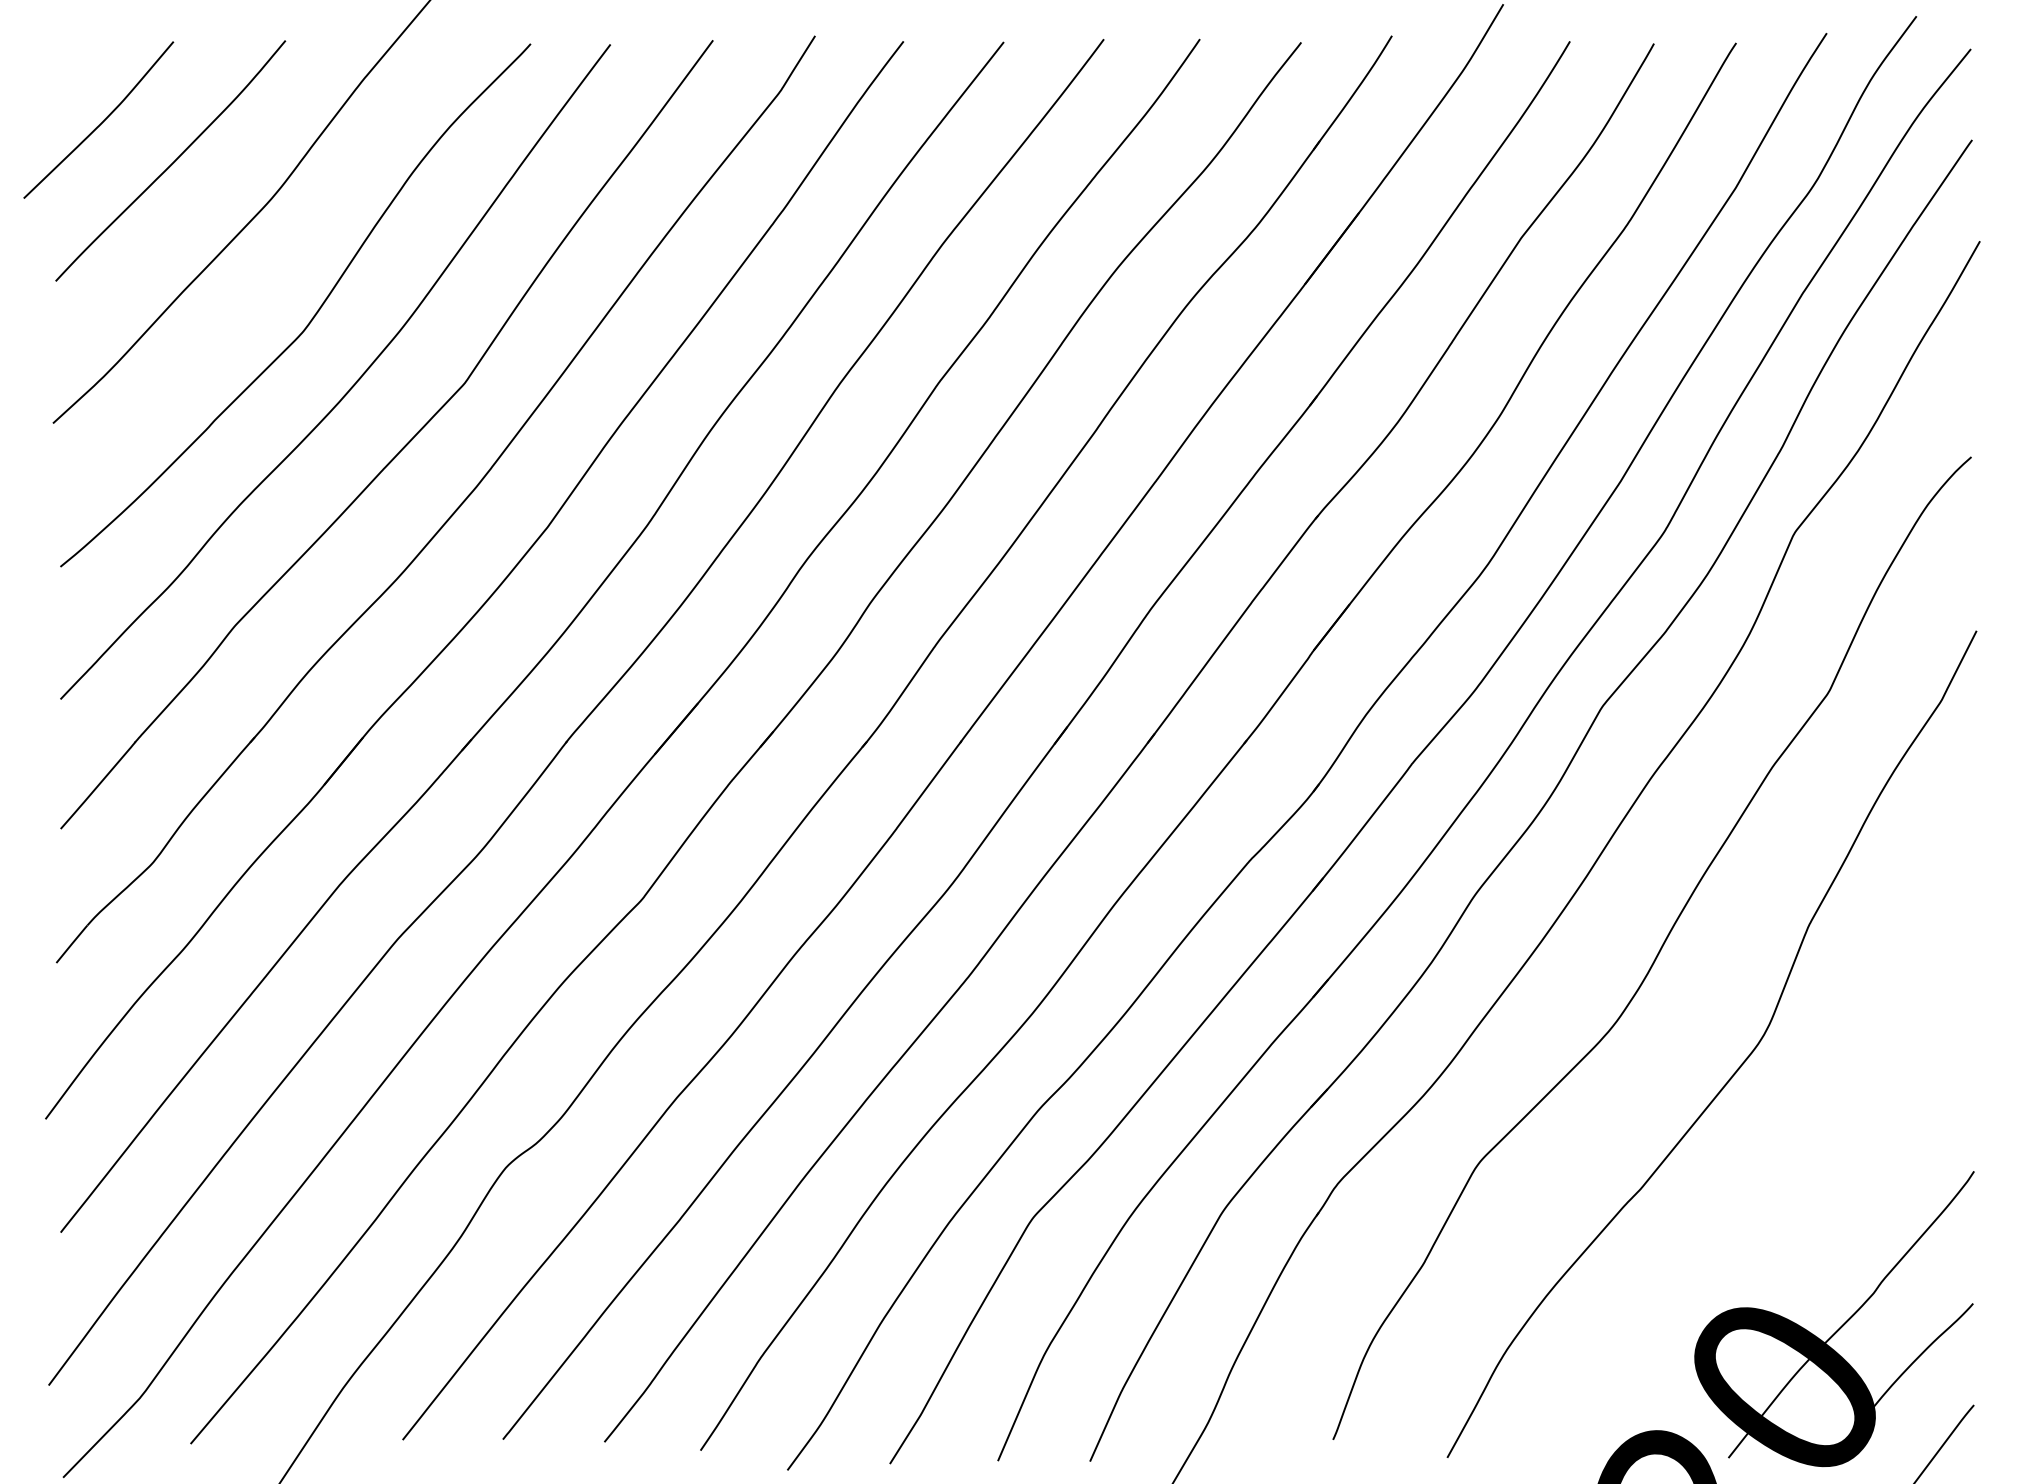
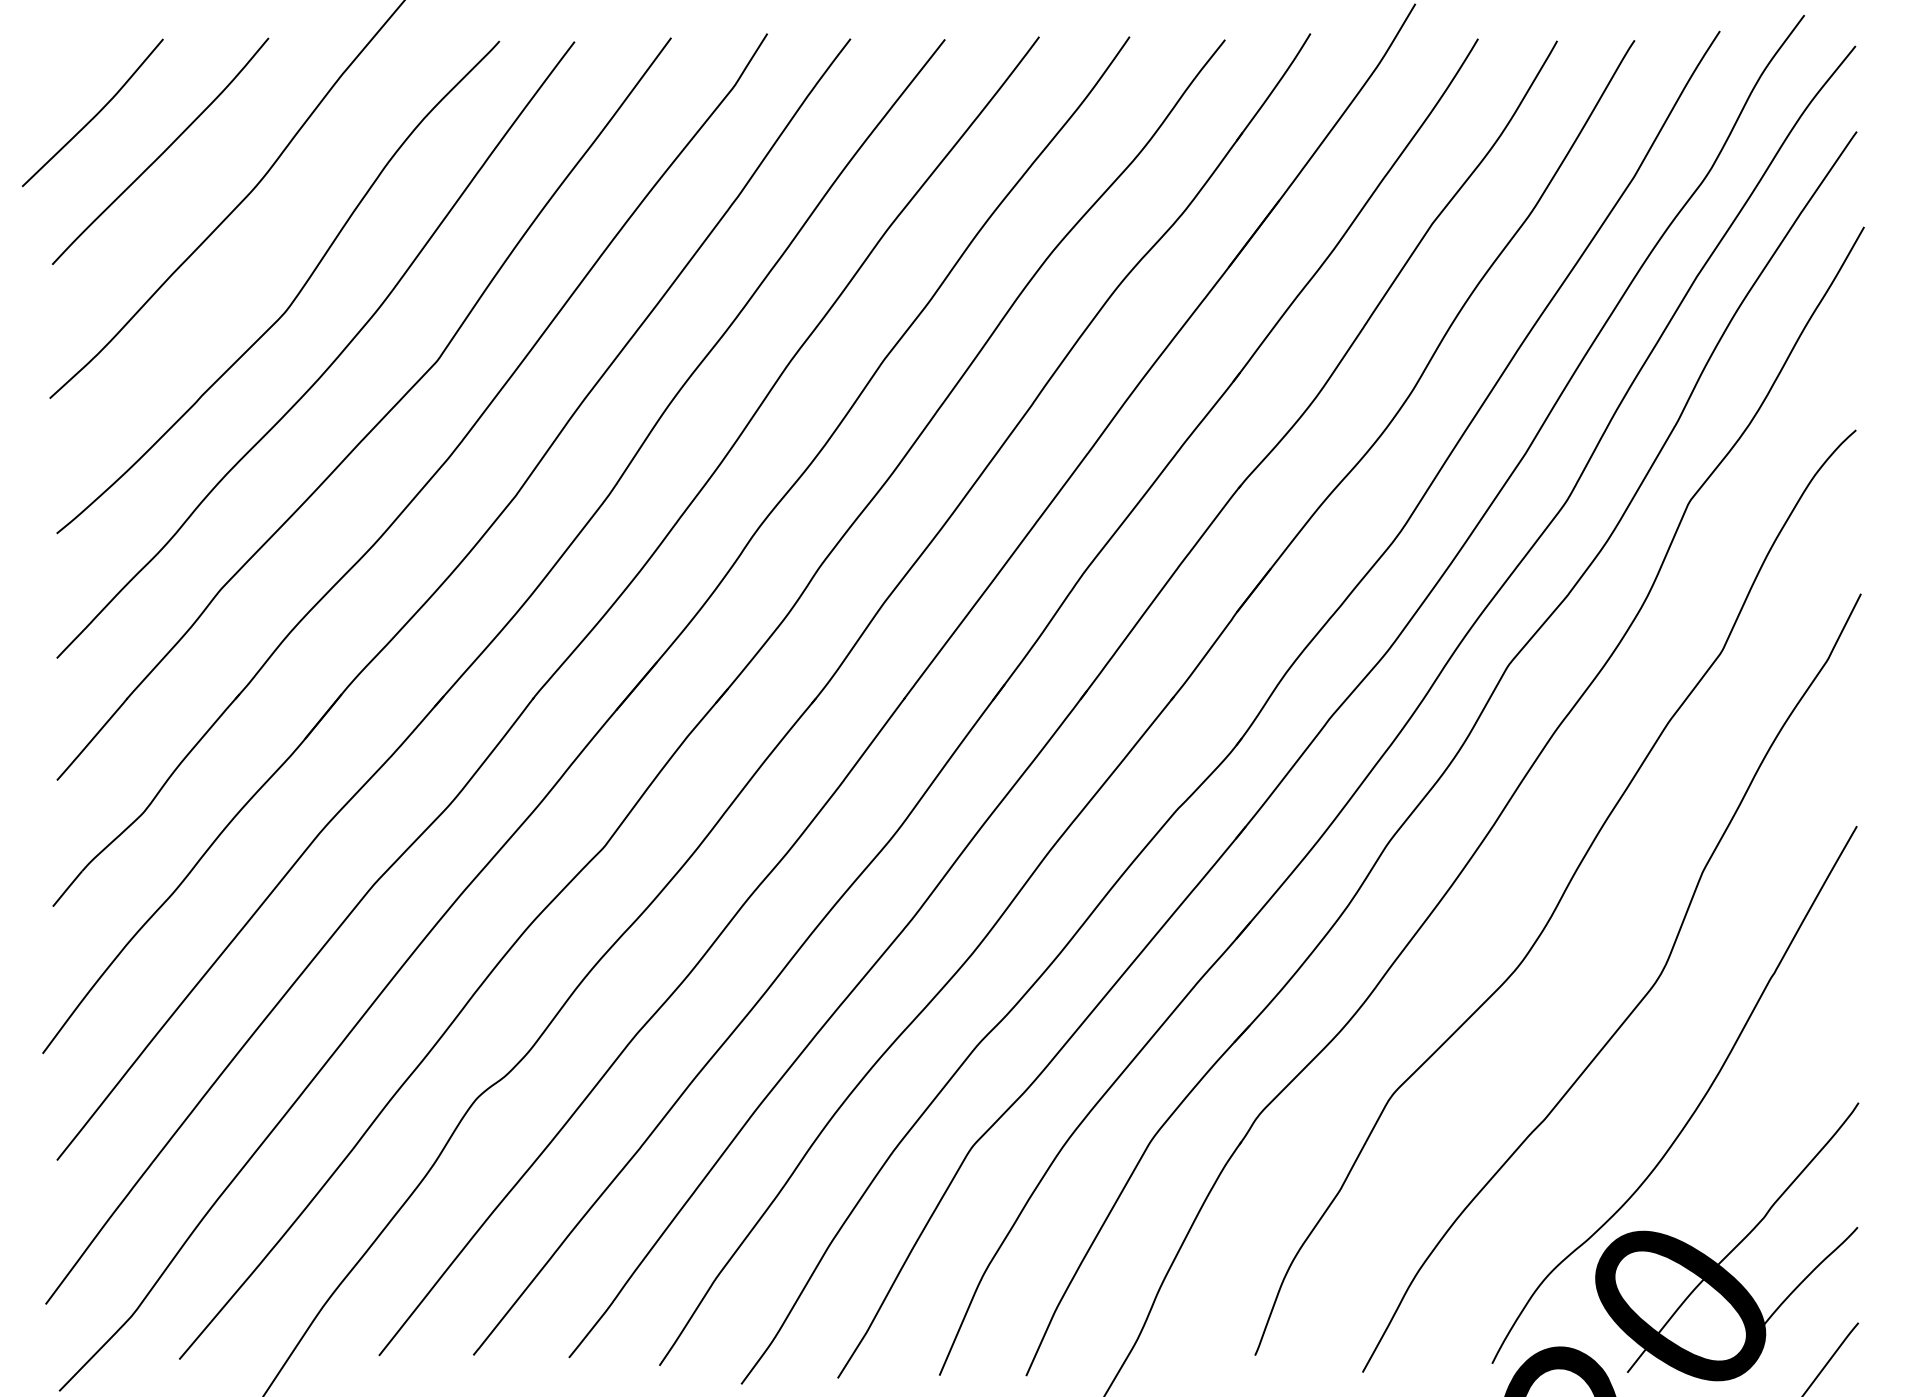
curve: (1801, 1176) -> (1696, 1107), added

